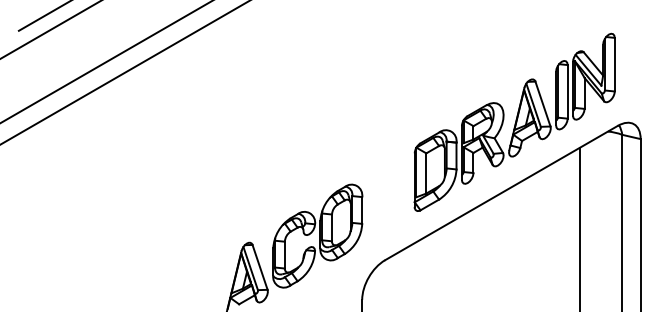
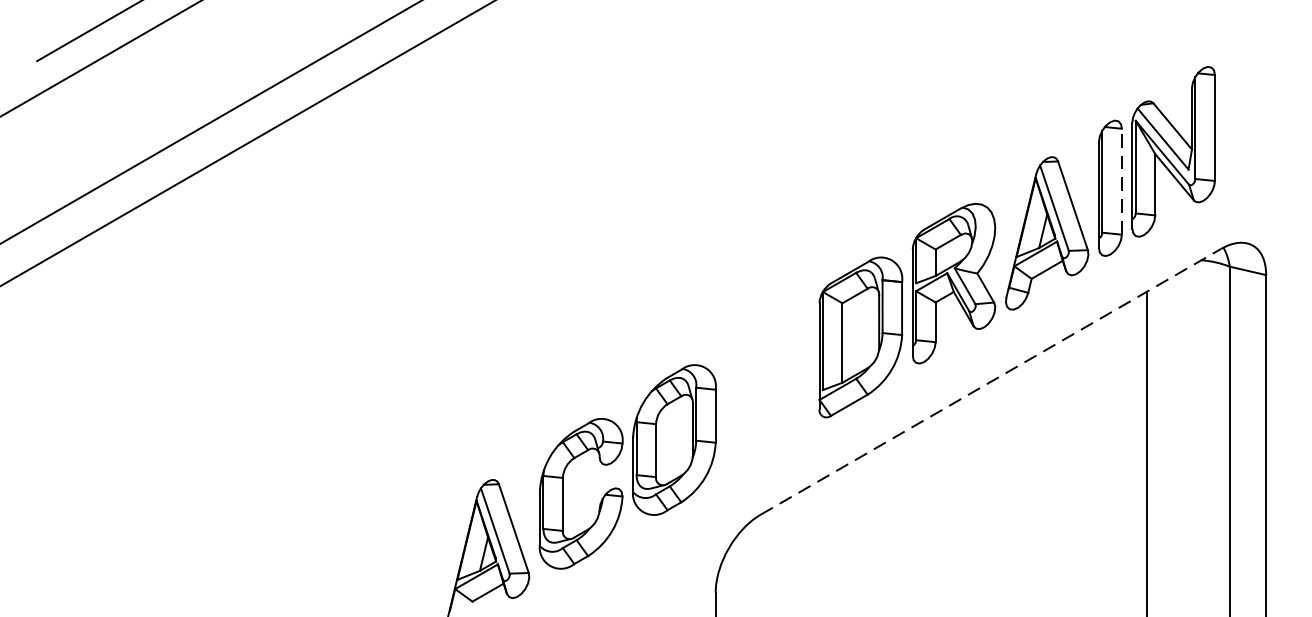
line: (567, 91) -> (1121, 181), solid -> dashed
line: (501, 192) -> (991, 380), solid -> dashed

